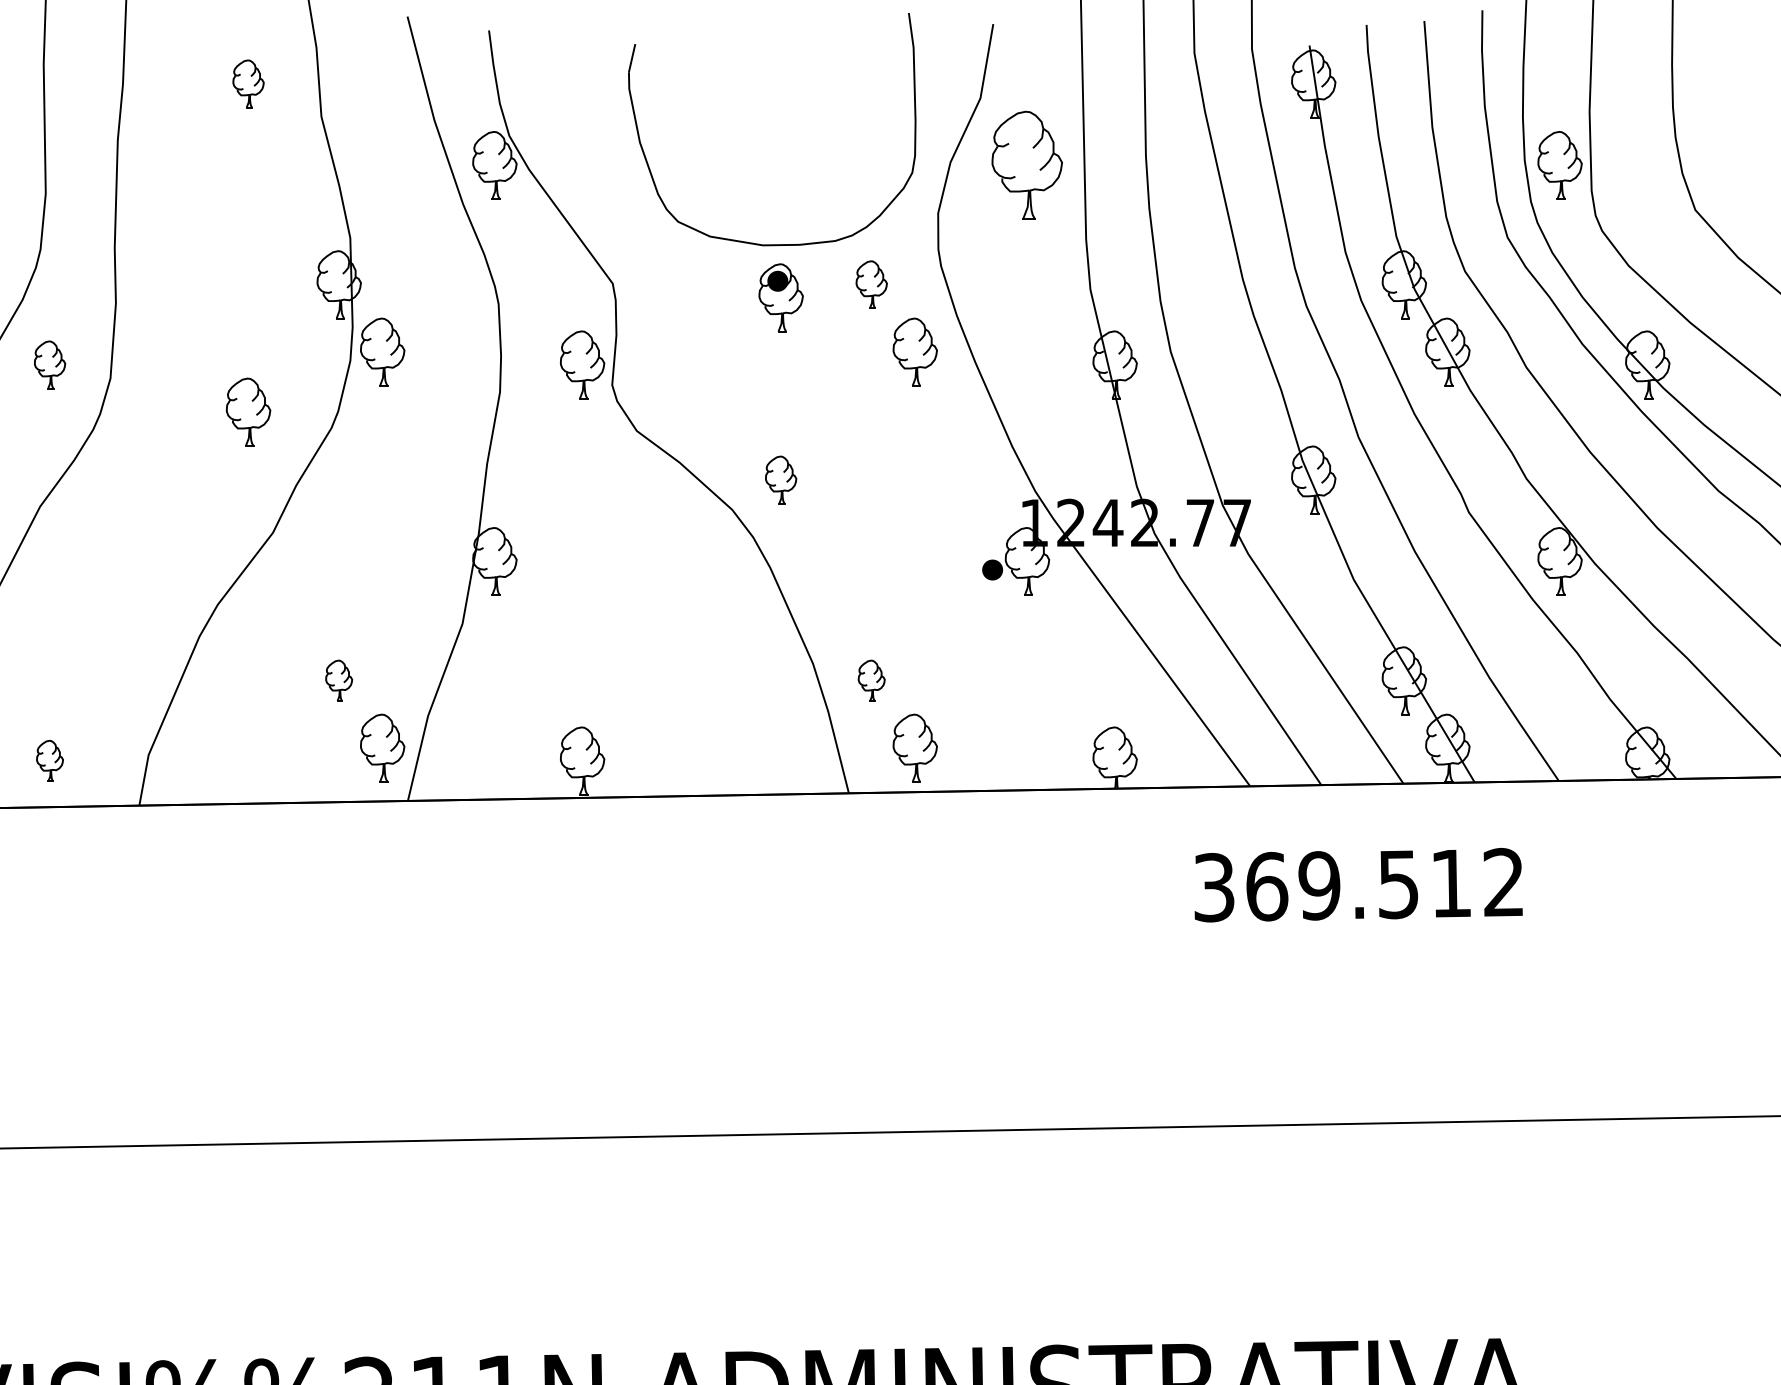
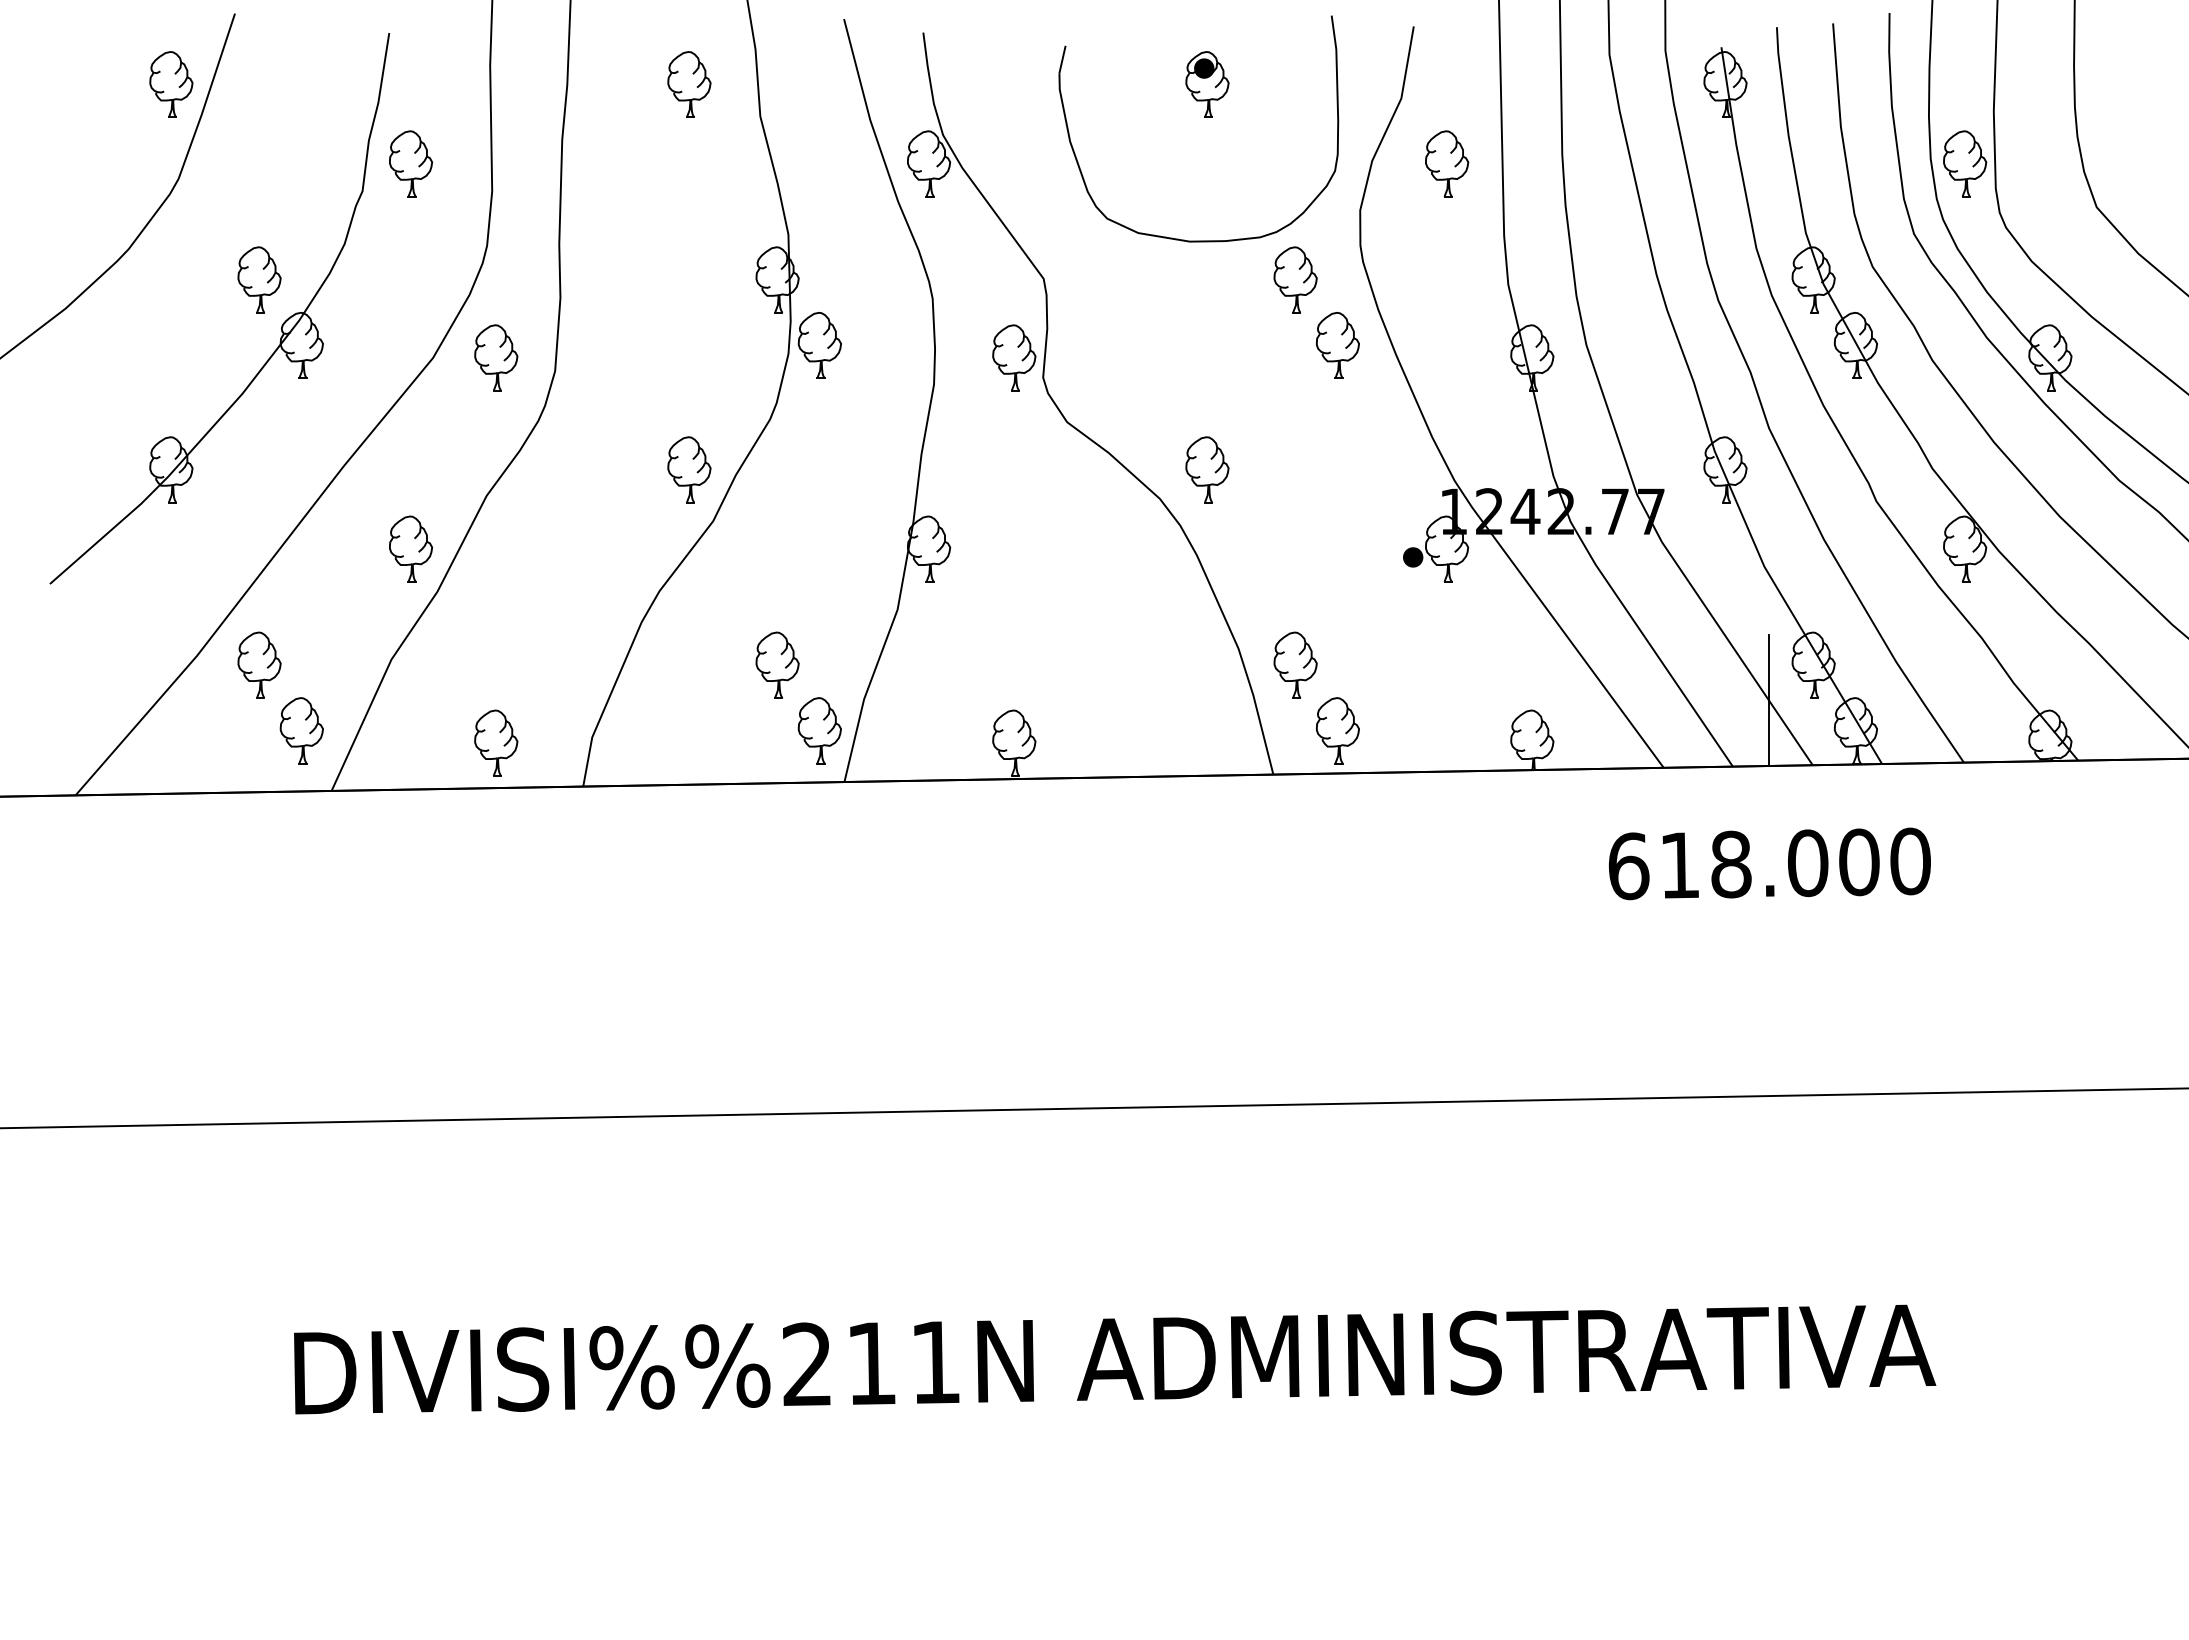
part: (248, 83) -> (689, 84), size x1.43
part: (1027, 165) -> (1447, 163), size x0.62
part: (871, 284) -> (1295, 279), size x1.43
part: (781, 297) -> (1207, 84), moved
part: (50, 364) -> (496, 357), size x1.43
part: (248, 411) -> (689, 469), moved
part: (781, 479) -> (1207, 469), size x1.43
part: (339, 680) -> (777, 664), size x1.67
part: (871, 680) -> (1295, 664), size x1.67
line: (1358, 717) -> (1769, 700), added
part: (50, 760) -> (496, 742), size x1.67
text: (1358, 884) -> (1769, 863), 369.512 -> 618.000

